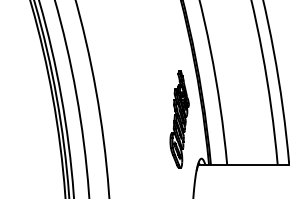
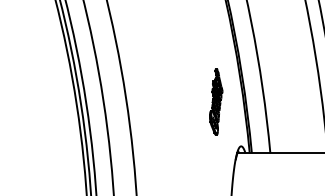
part: (179, 119) -> (216, 101), size x0.6

